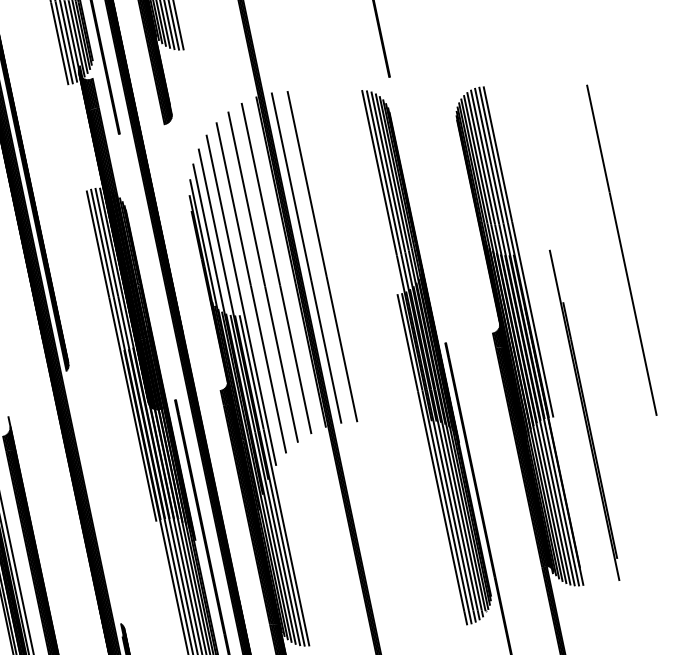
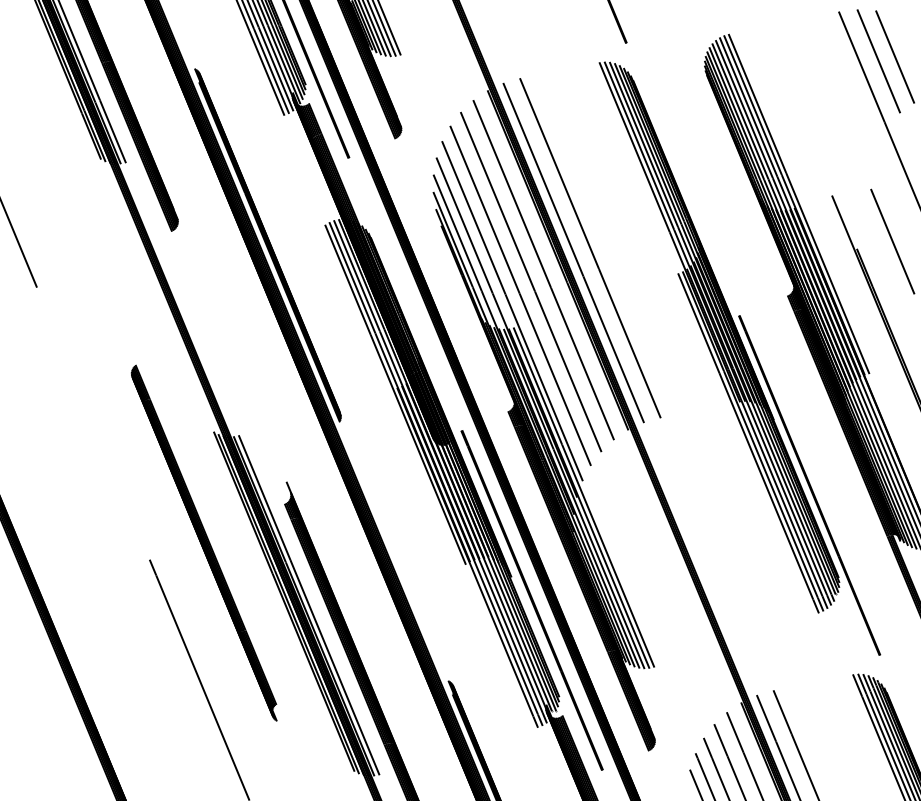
line: (629, 134) -> (894, 56), added
line: (614, 136) -> (878, 61), added
line: (596, 301) -> (892, 241), added

